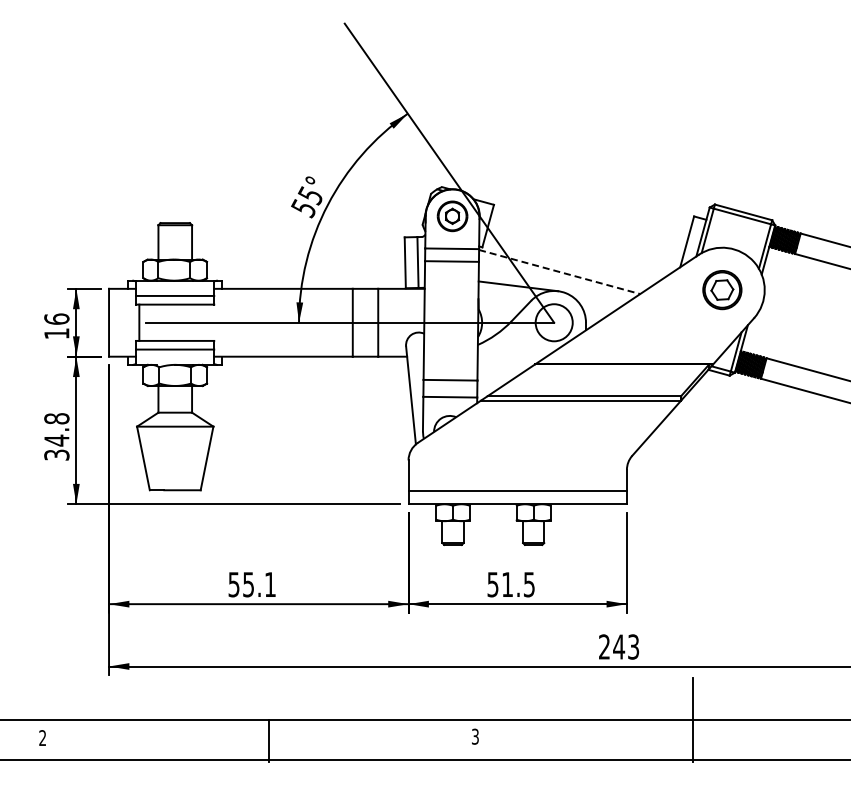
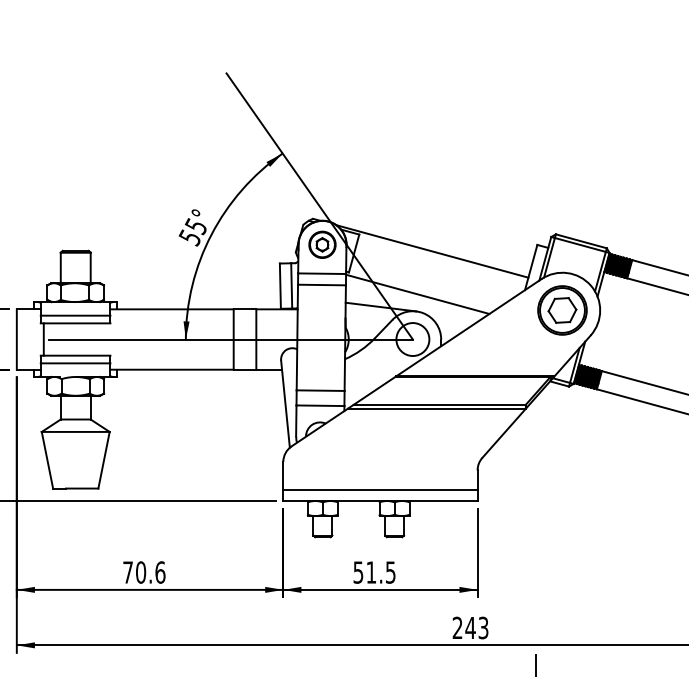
line: (576, 223) -> (432, 251), added
line: (559, 272) -> (417, 294), dashed -> solid
part: (722, 289) -> (562, 309), size x1.43
text: (252, 584) -> (144, 572), 55.1 -> 70.6

